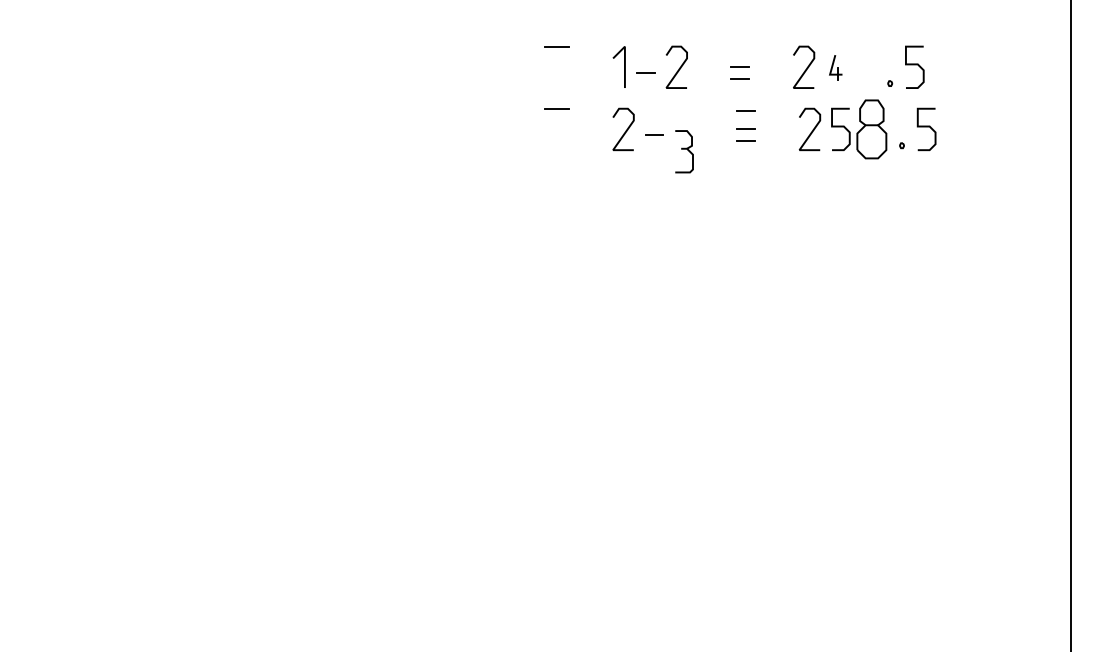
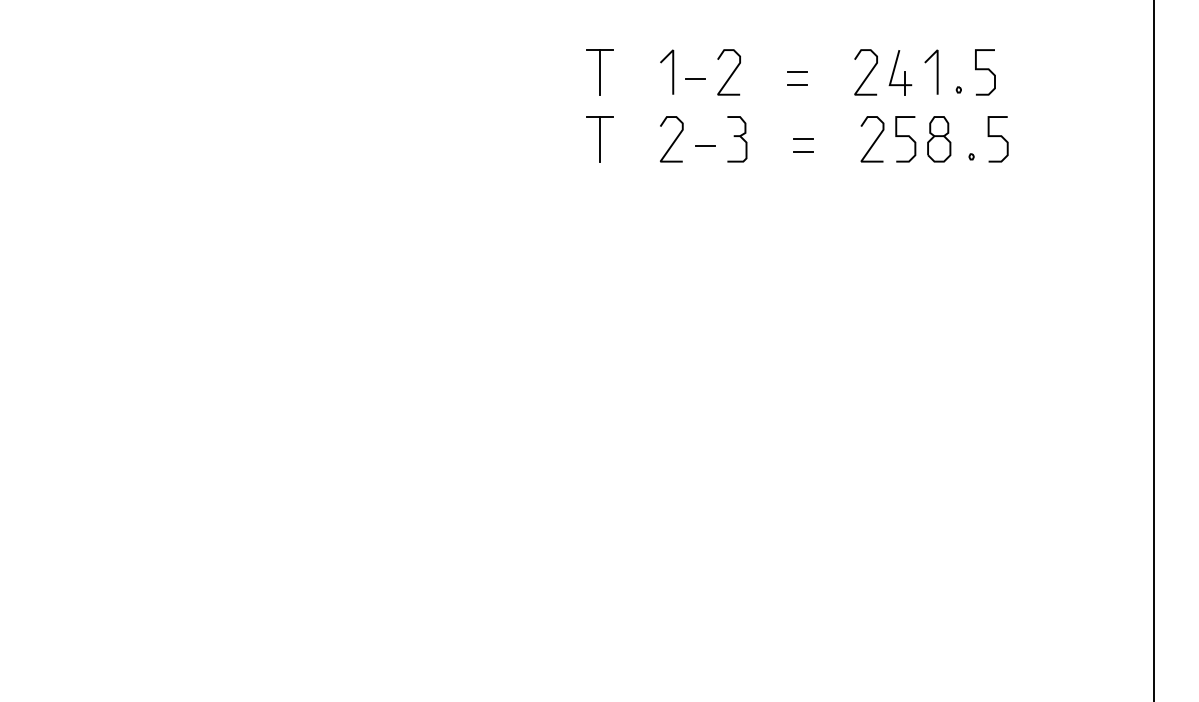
line: (869, 66) -> (936, 71), added
line: (556, 67) -> (599, 72), added
part: (835, 67) -> (900, 72), size x1.67
line: (745, 110) -> (803, 118), removed
line: (556, 129) -> (599, 139), added
part: (872, 129) -> (939, 139), size x0.71
part: (684, 151) -> (737, 139), moved

